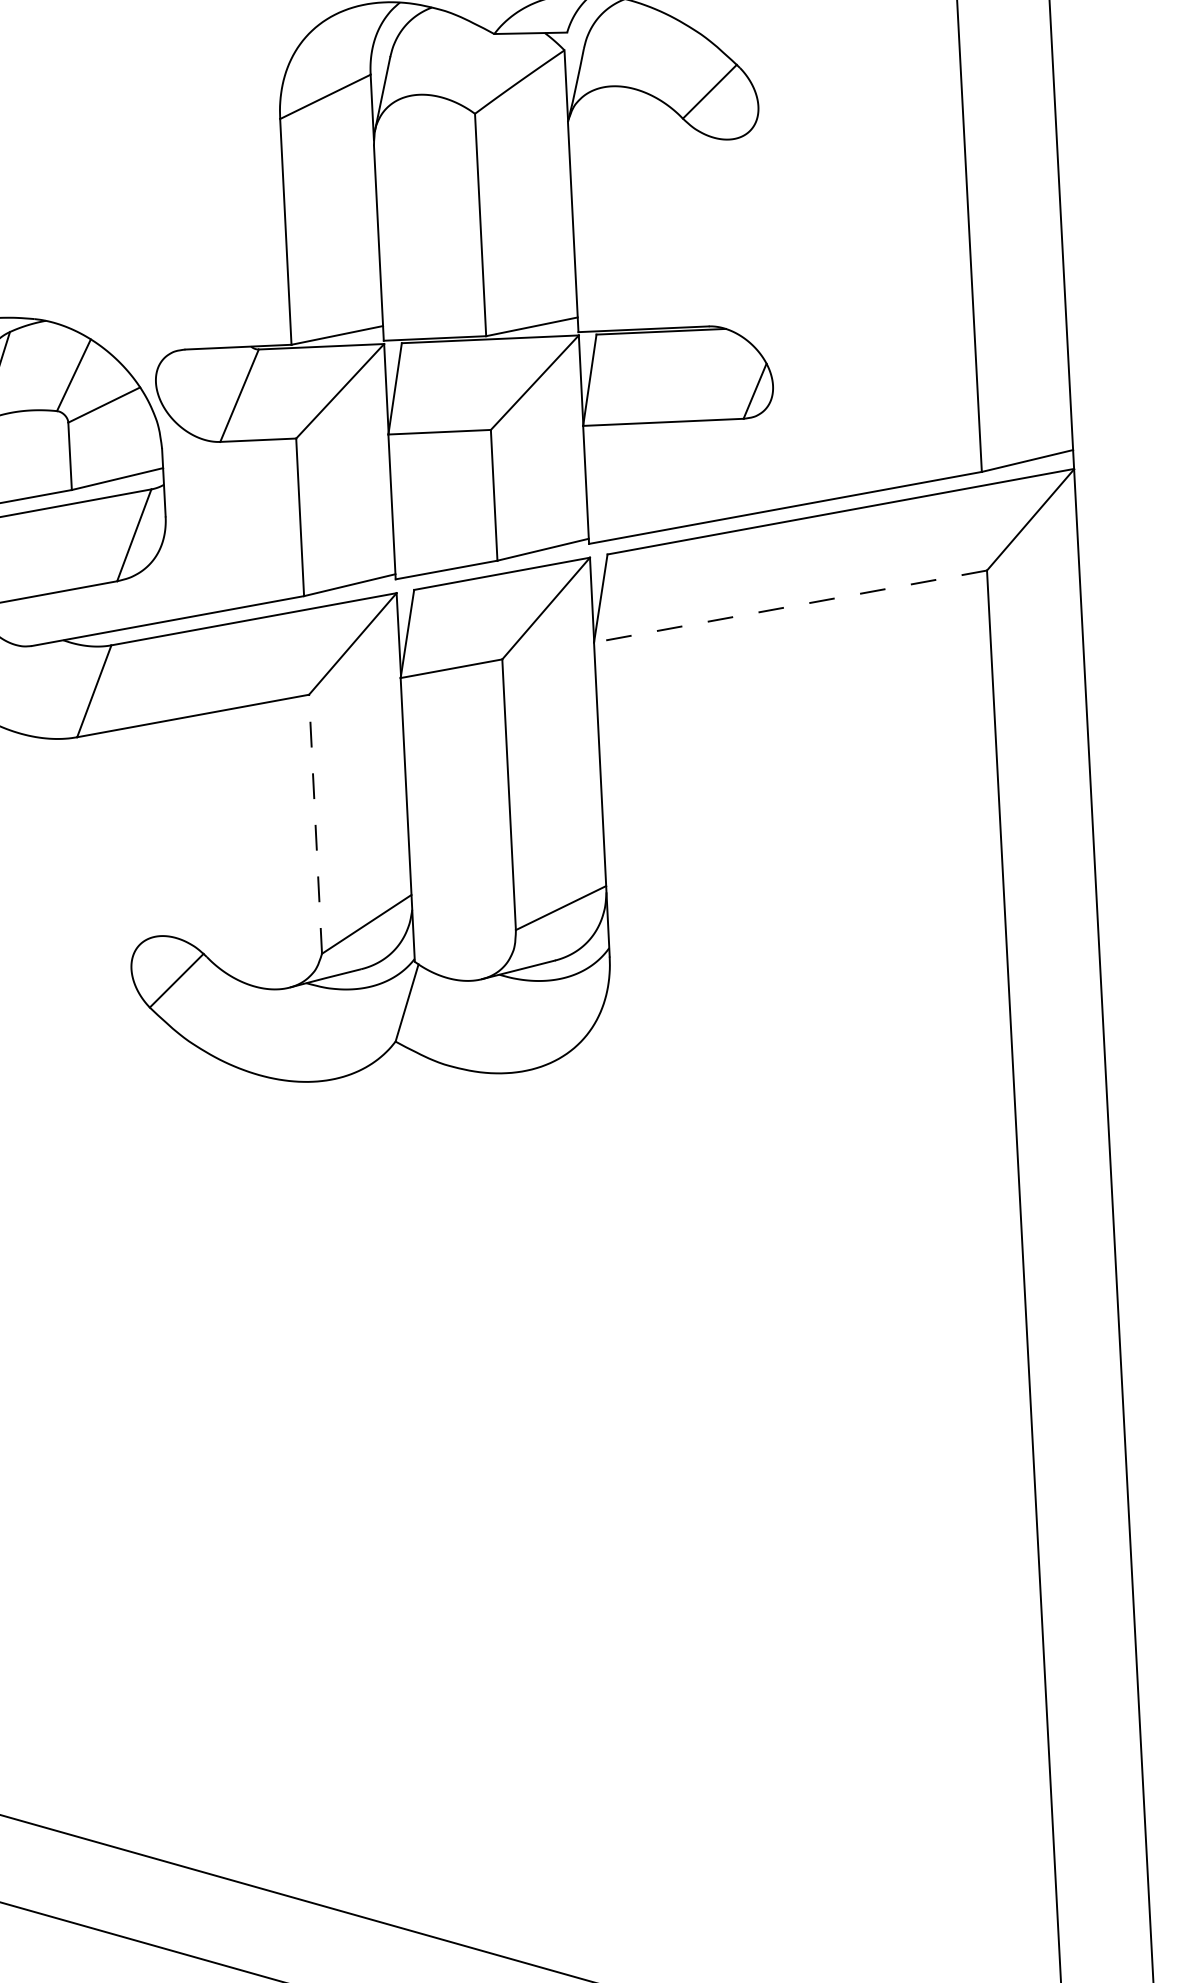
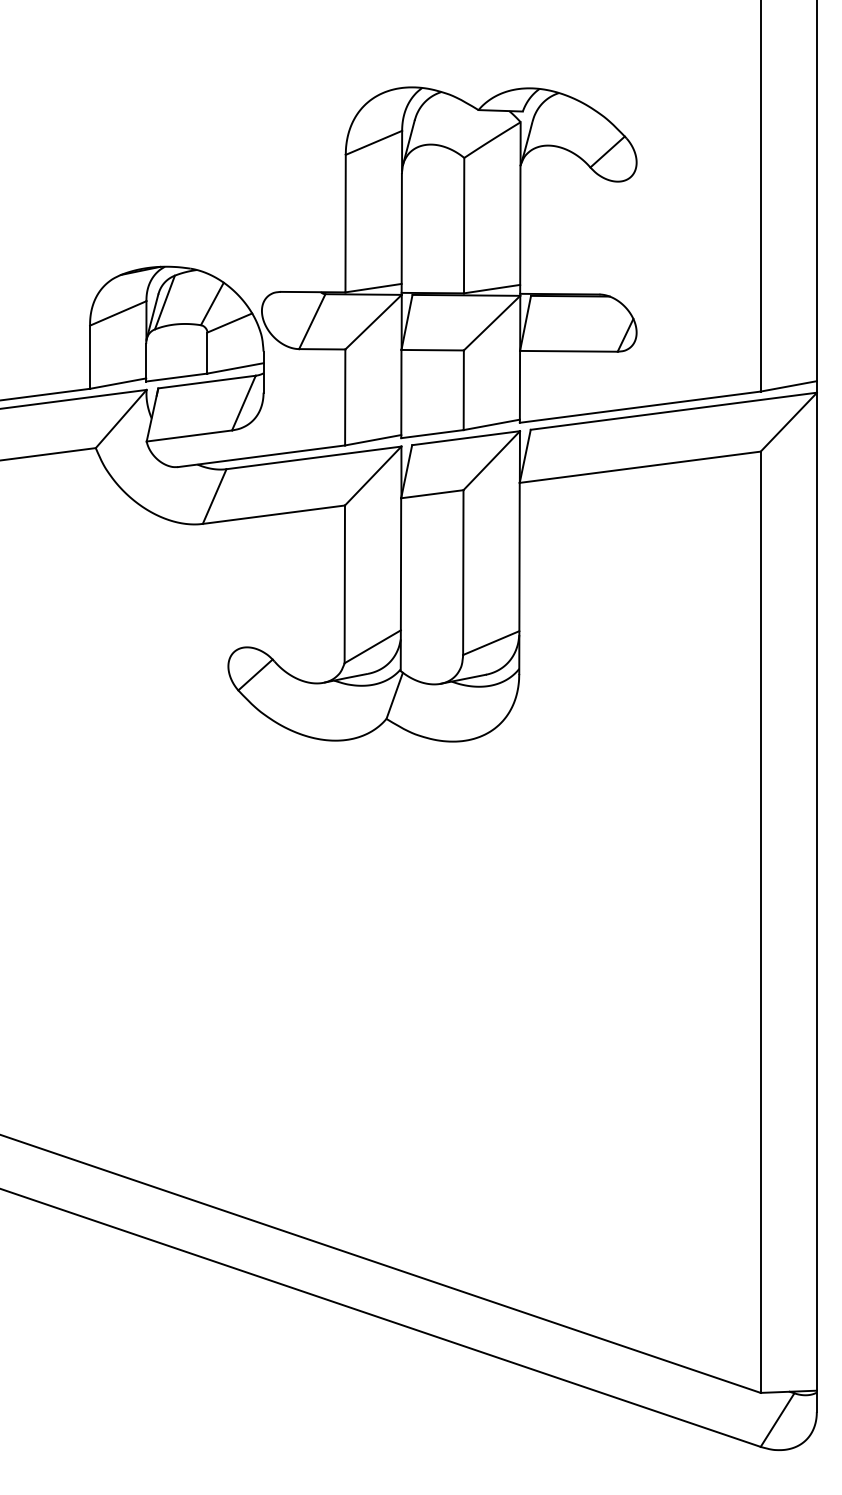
line: (789, 607) -> (639, 467), dashed -> solid
line: (315, 824) -> (344, 584), dashed -> solid

